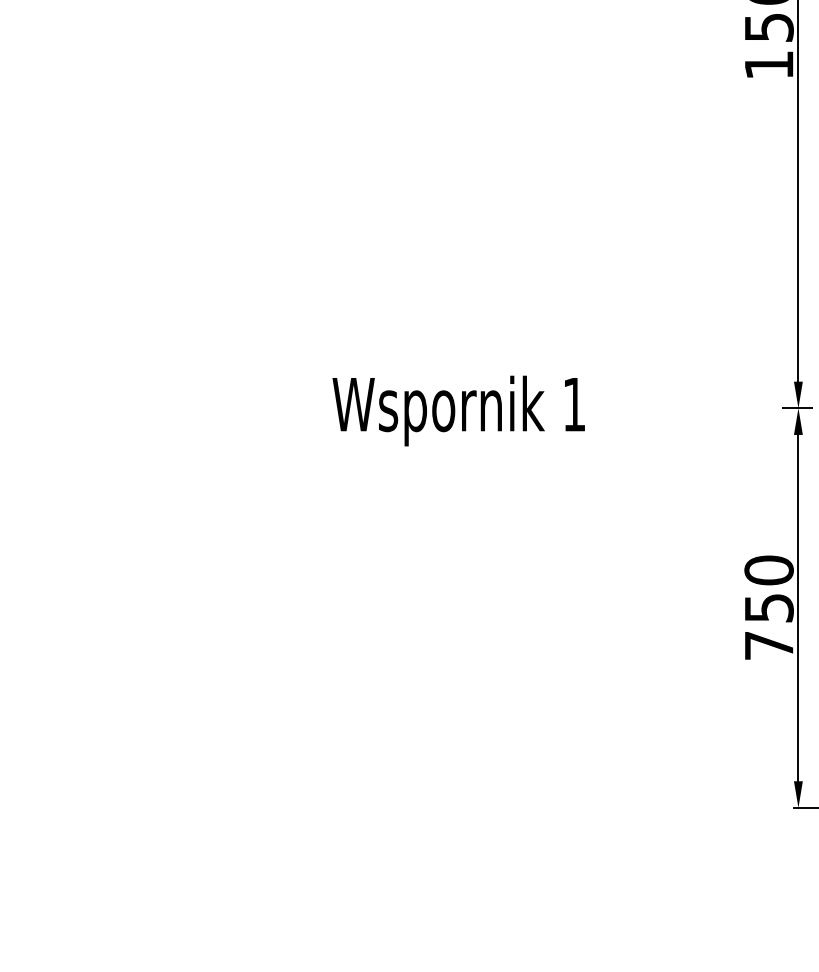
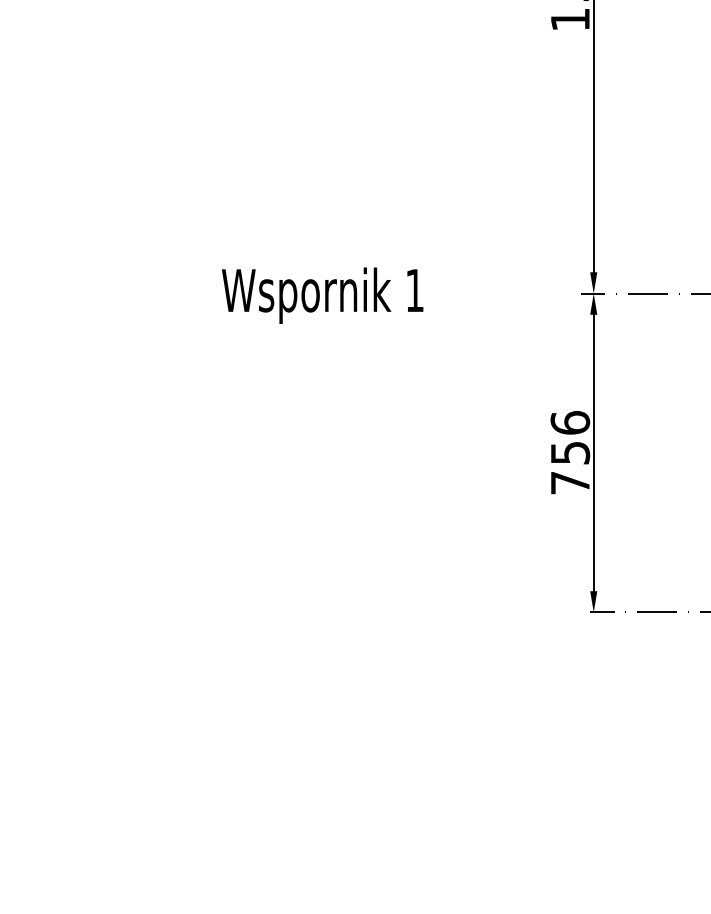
text: (768, 569) -> (569, 422), 750 -> 756

